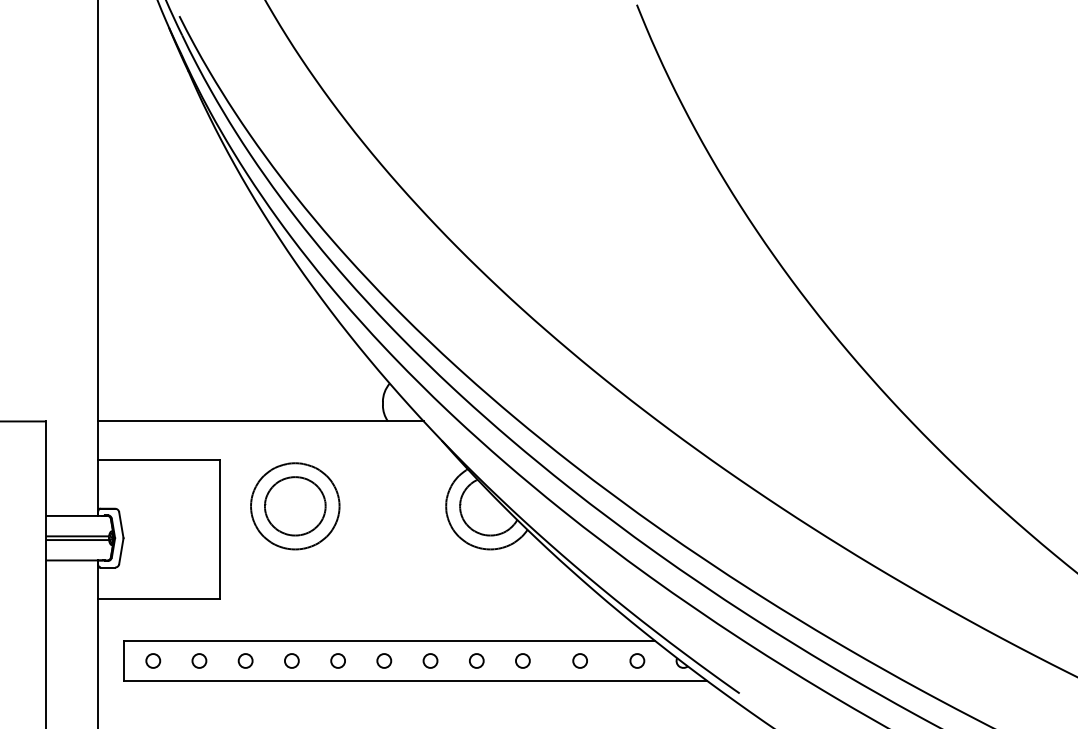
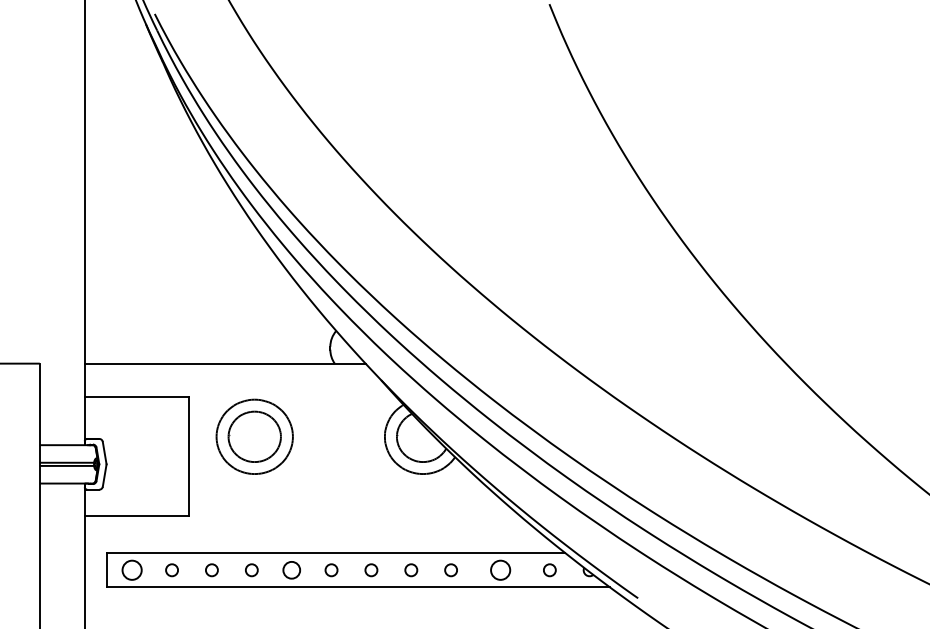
circle: (153, 660) -> (132, 569), size x1.6
circle: (337, 660) -> (291, 569), size x1.4
circle: (579, 660) -> (499, 569), size x1.6

